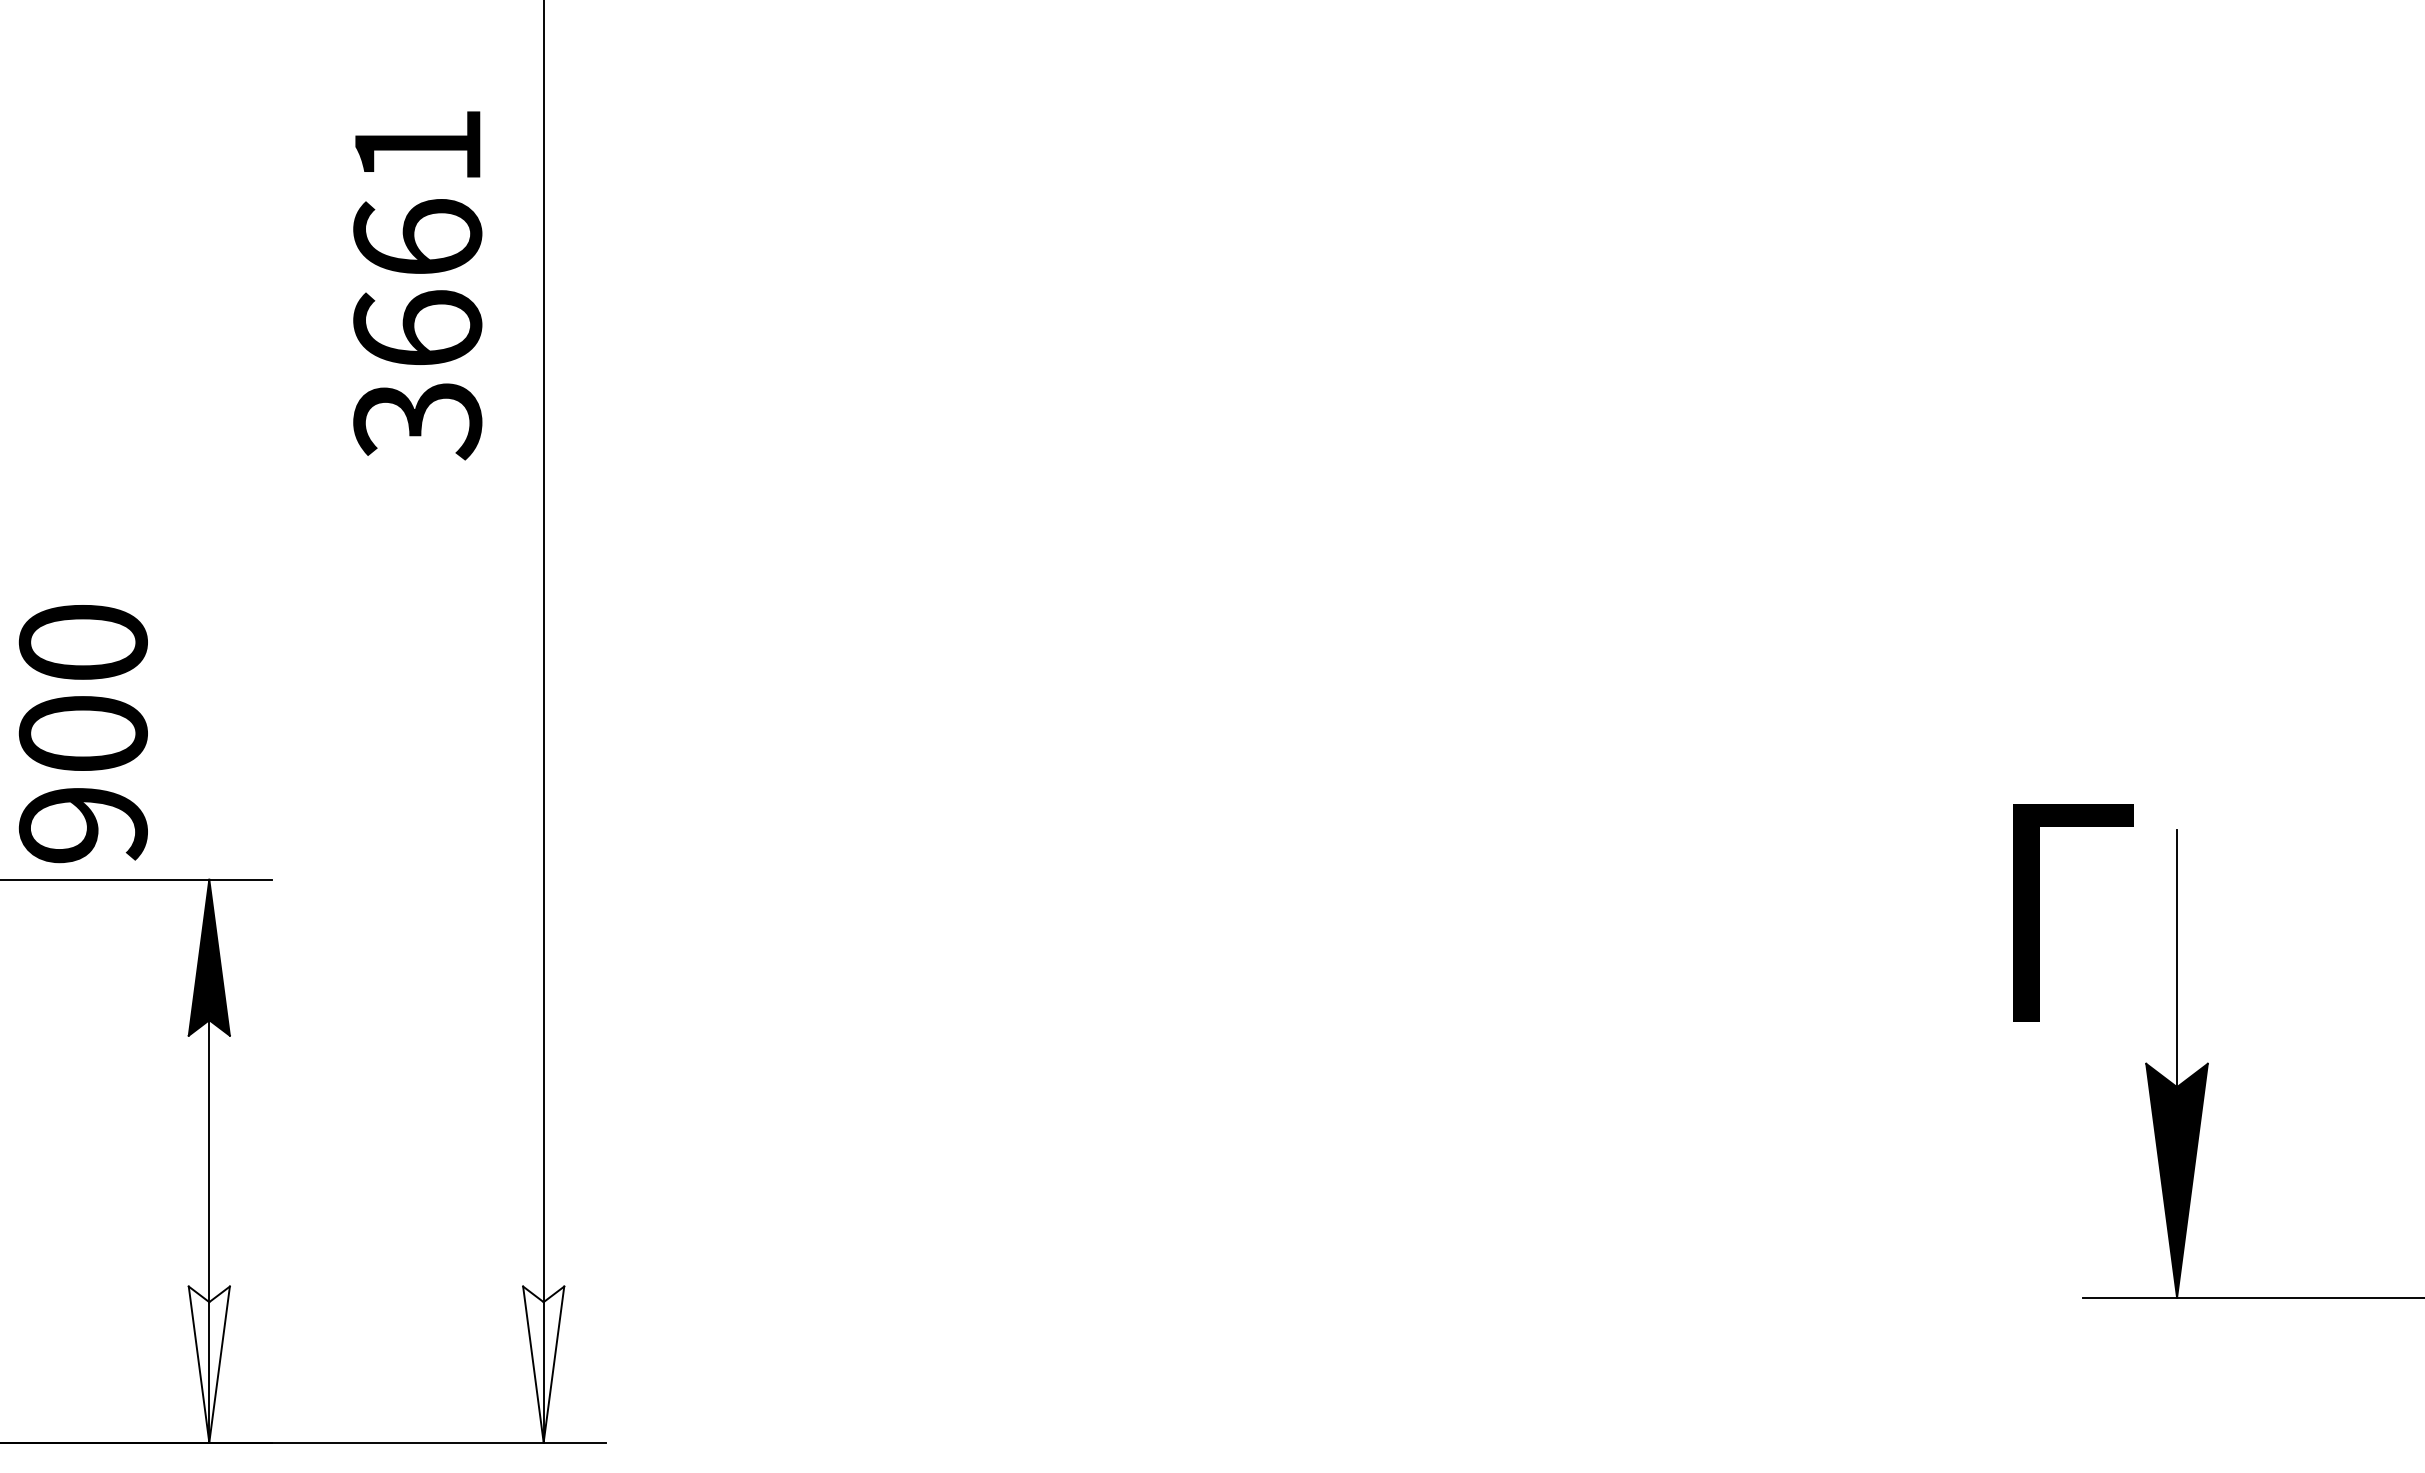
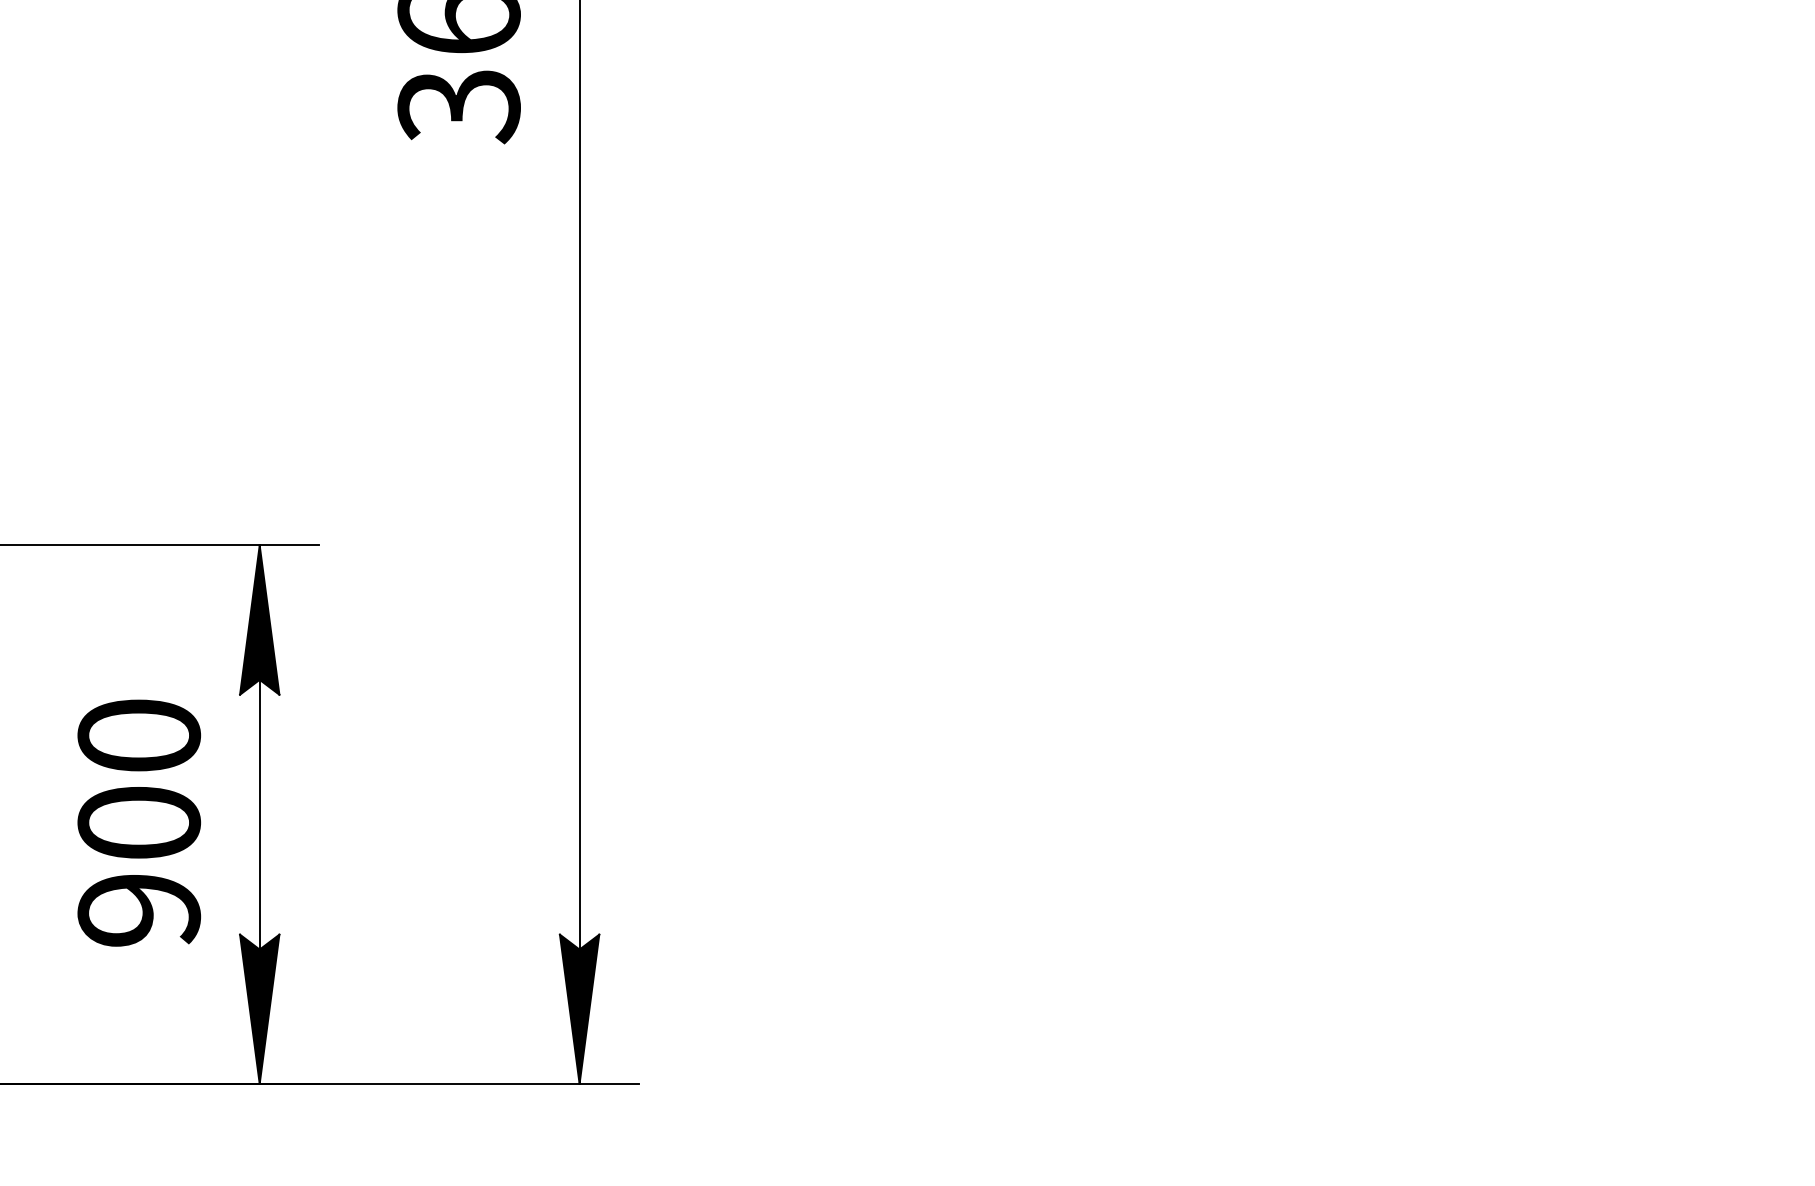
text: (82, 734) -> (138, 823), moved
fill: (208, 1364) -> (258, 1009), added
fill: (543, 1364) -> (579, 1009), added

